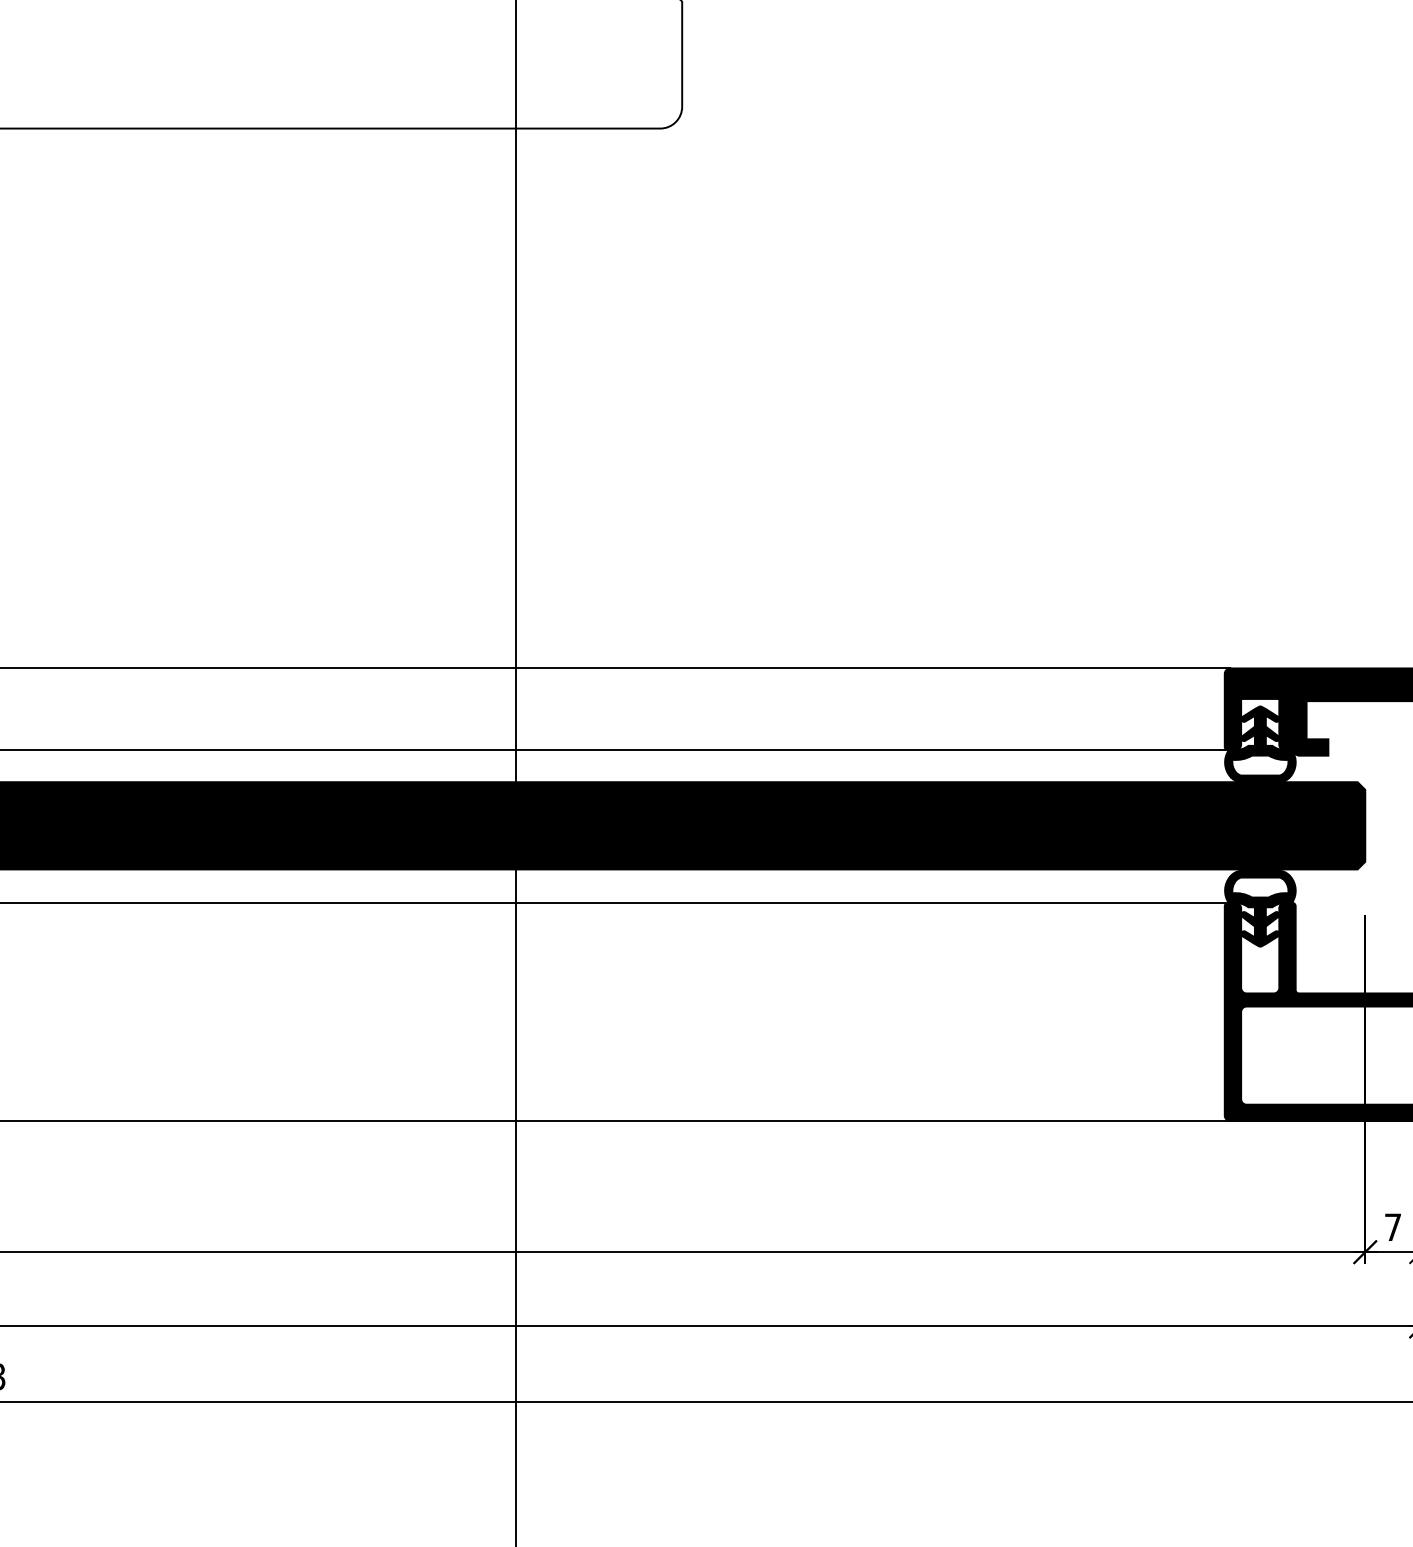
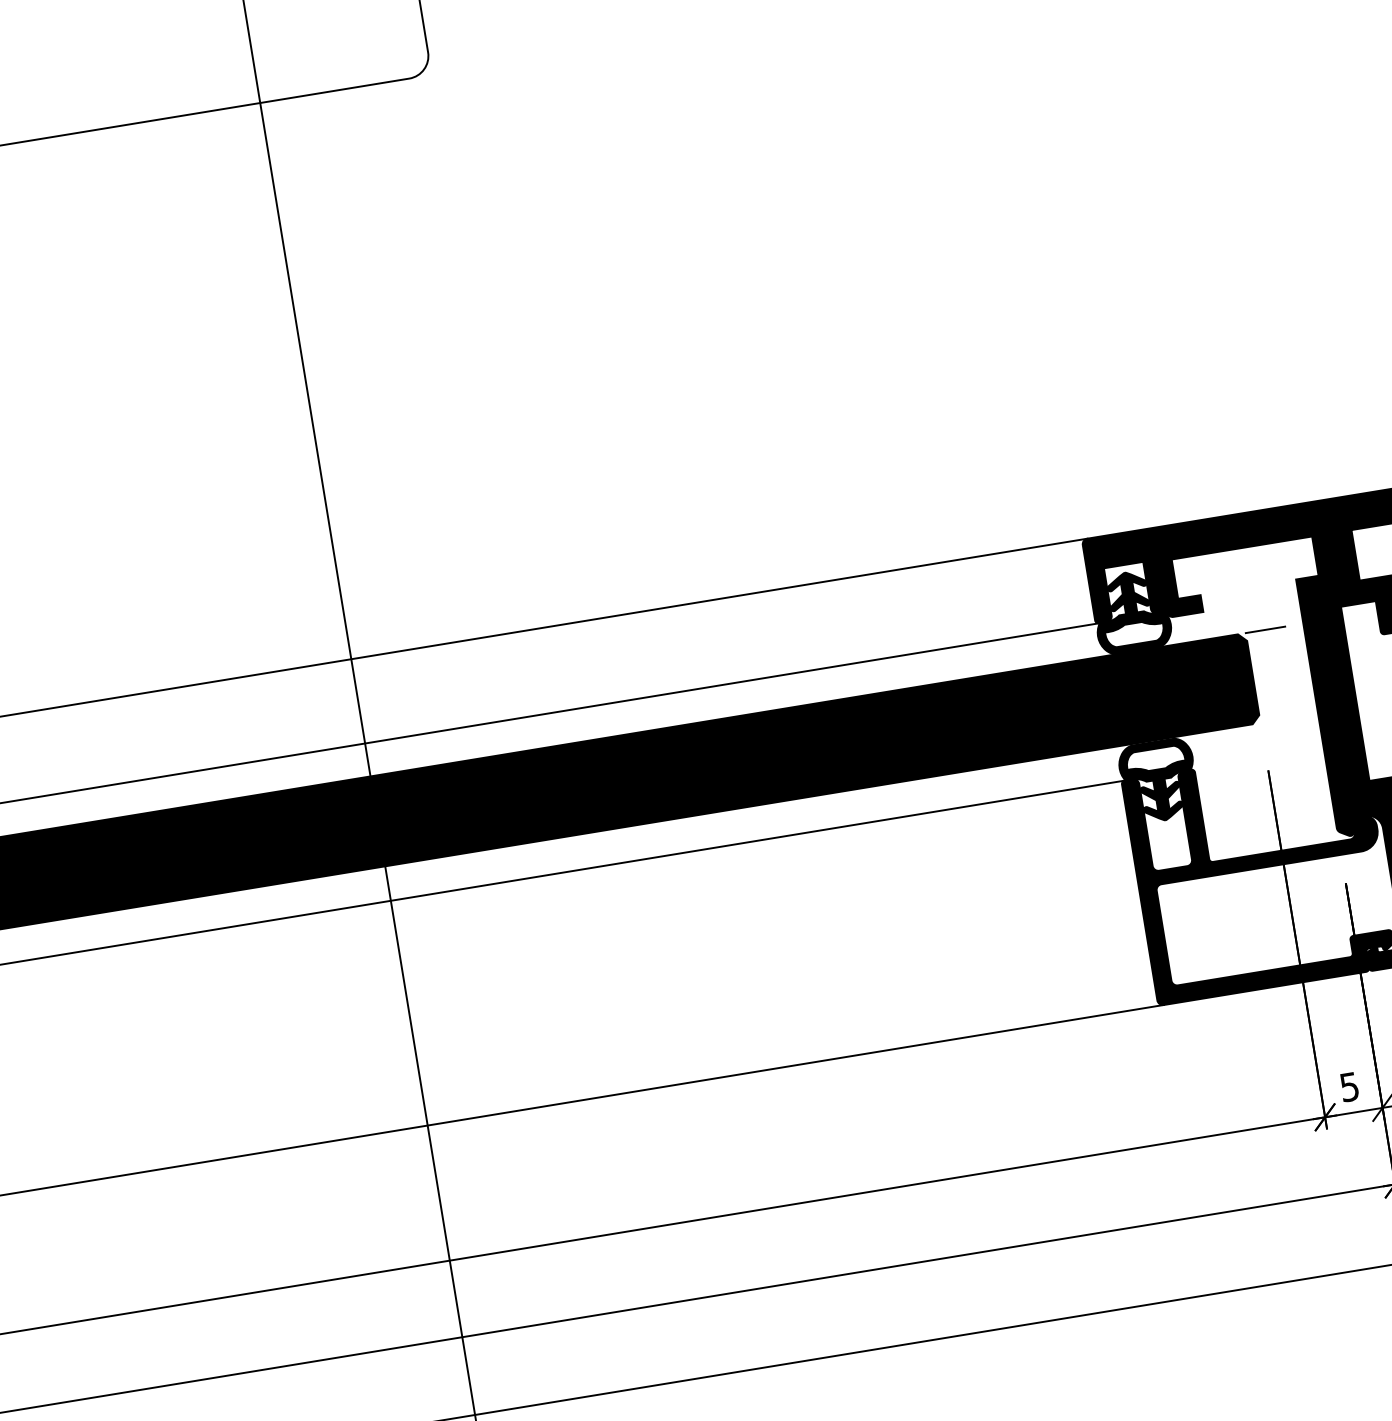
line: (1384, 782) -> (1265, 630), added
text: (1392, 1227) -> (1349, 1087), 7 -> 5

